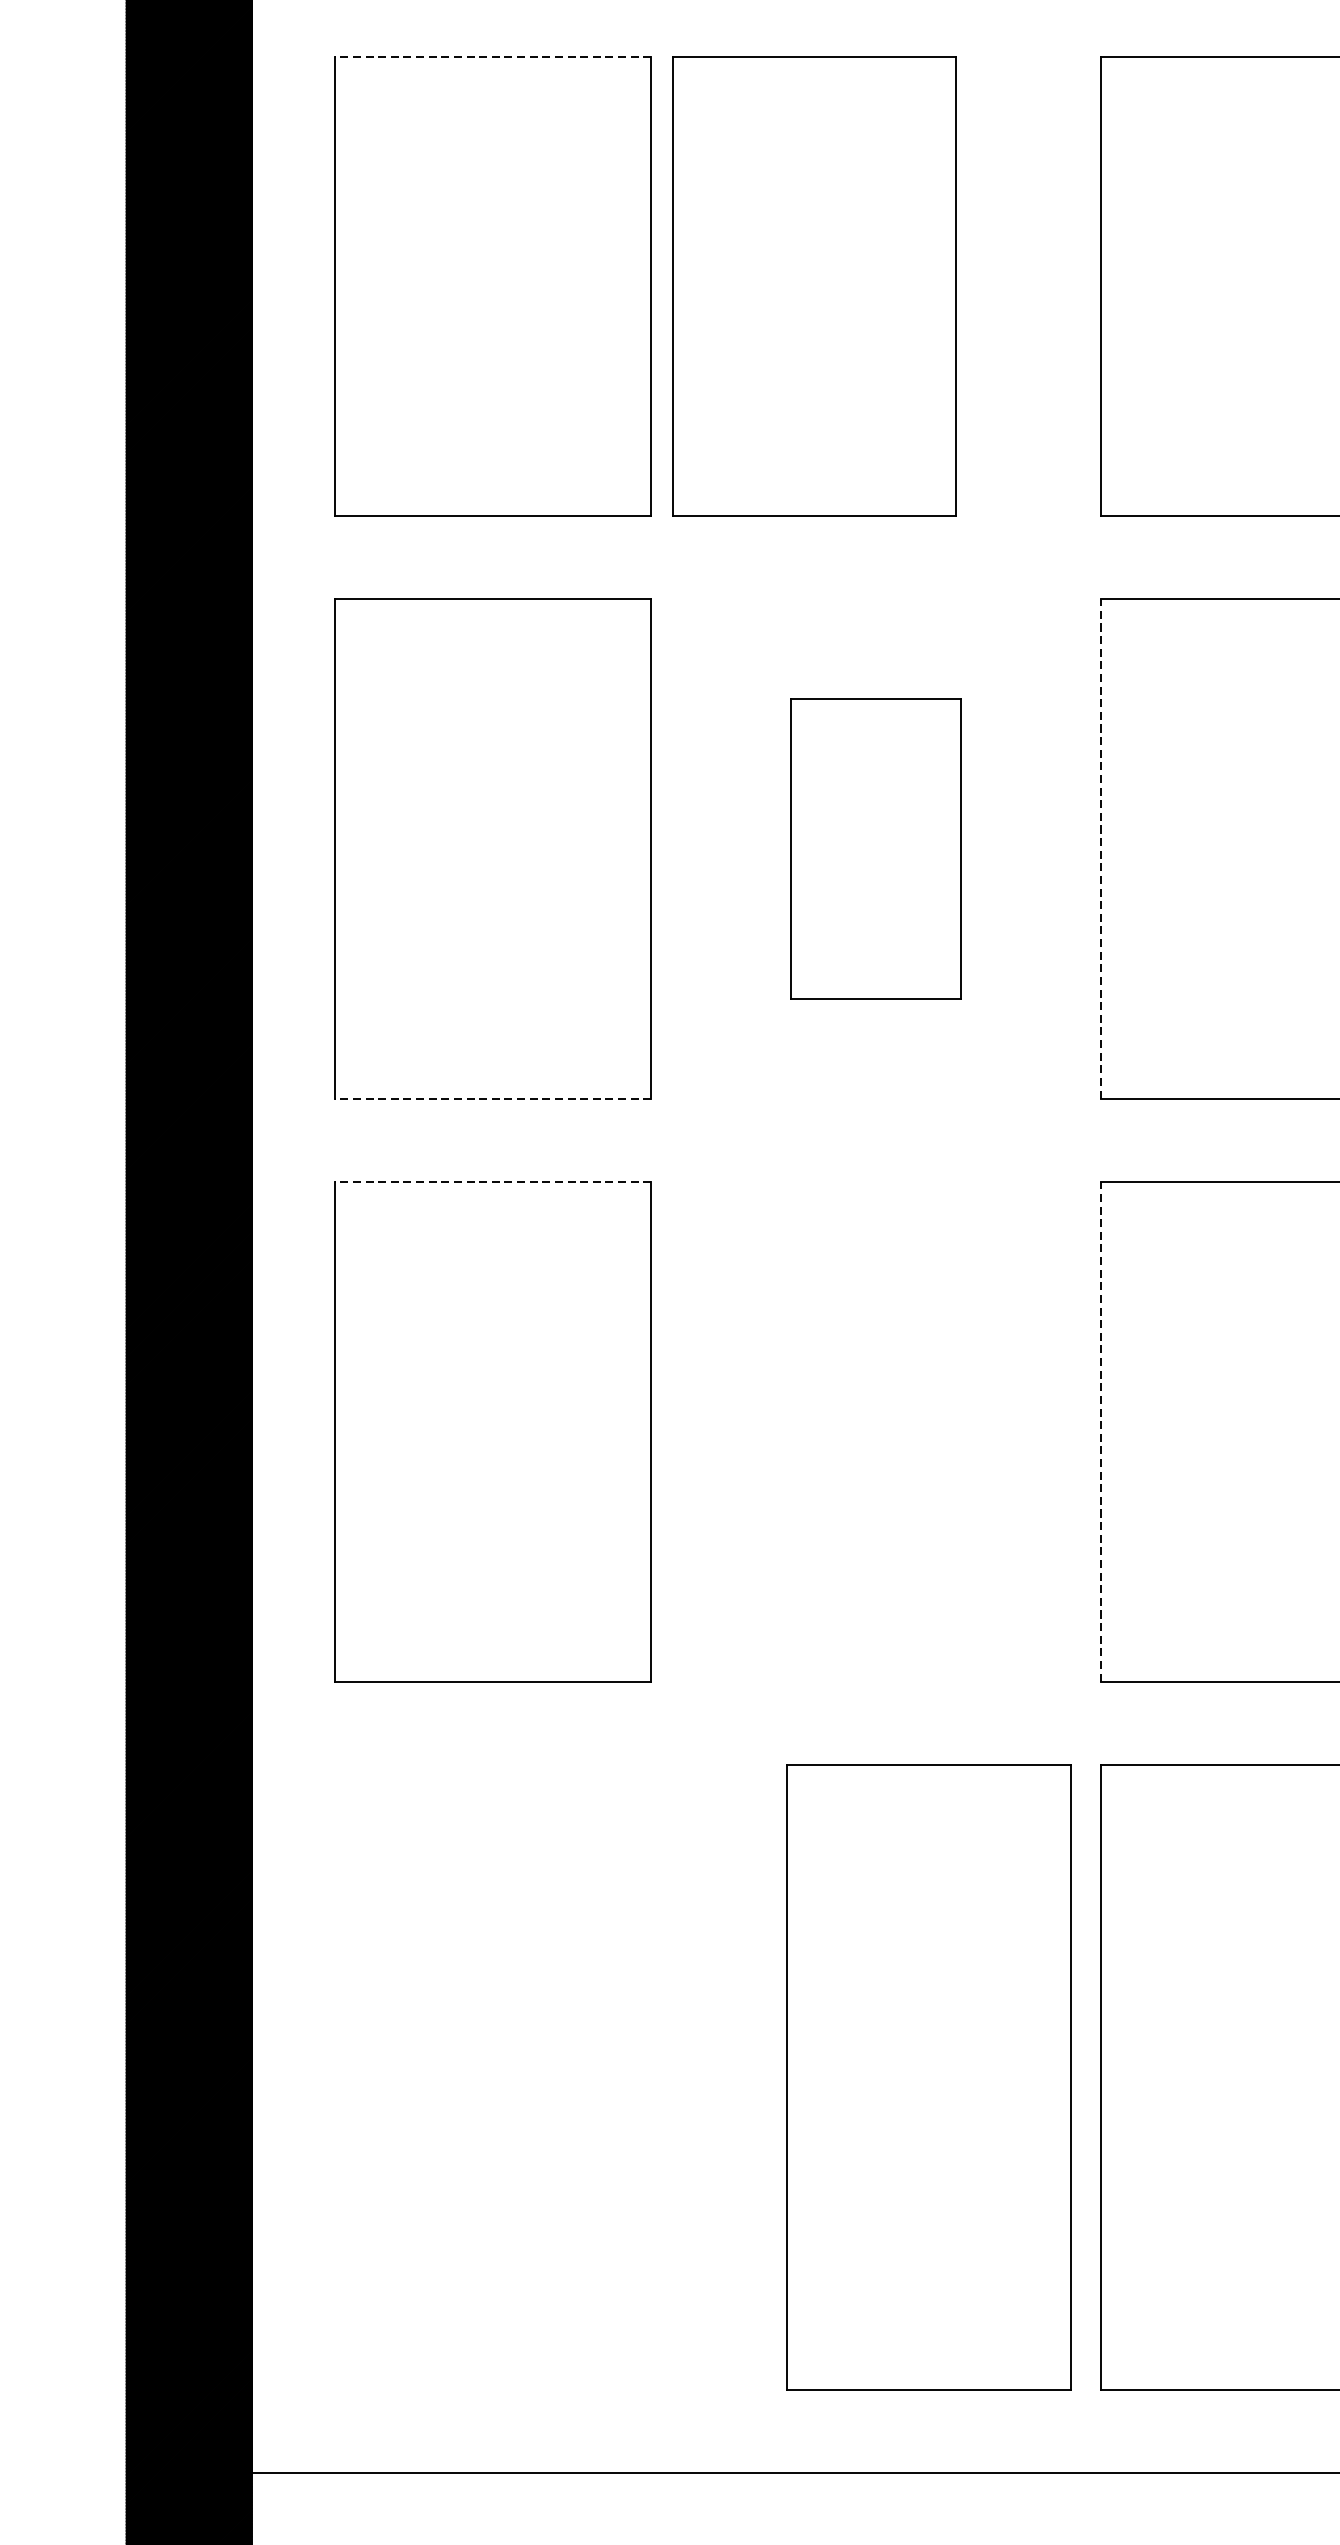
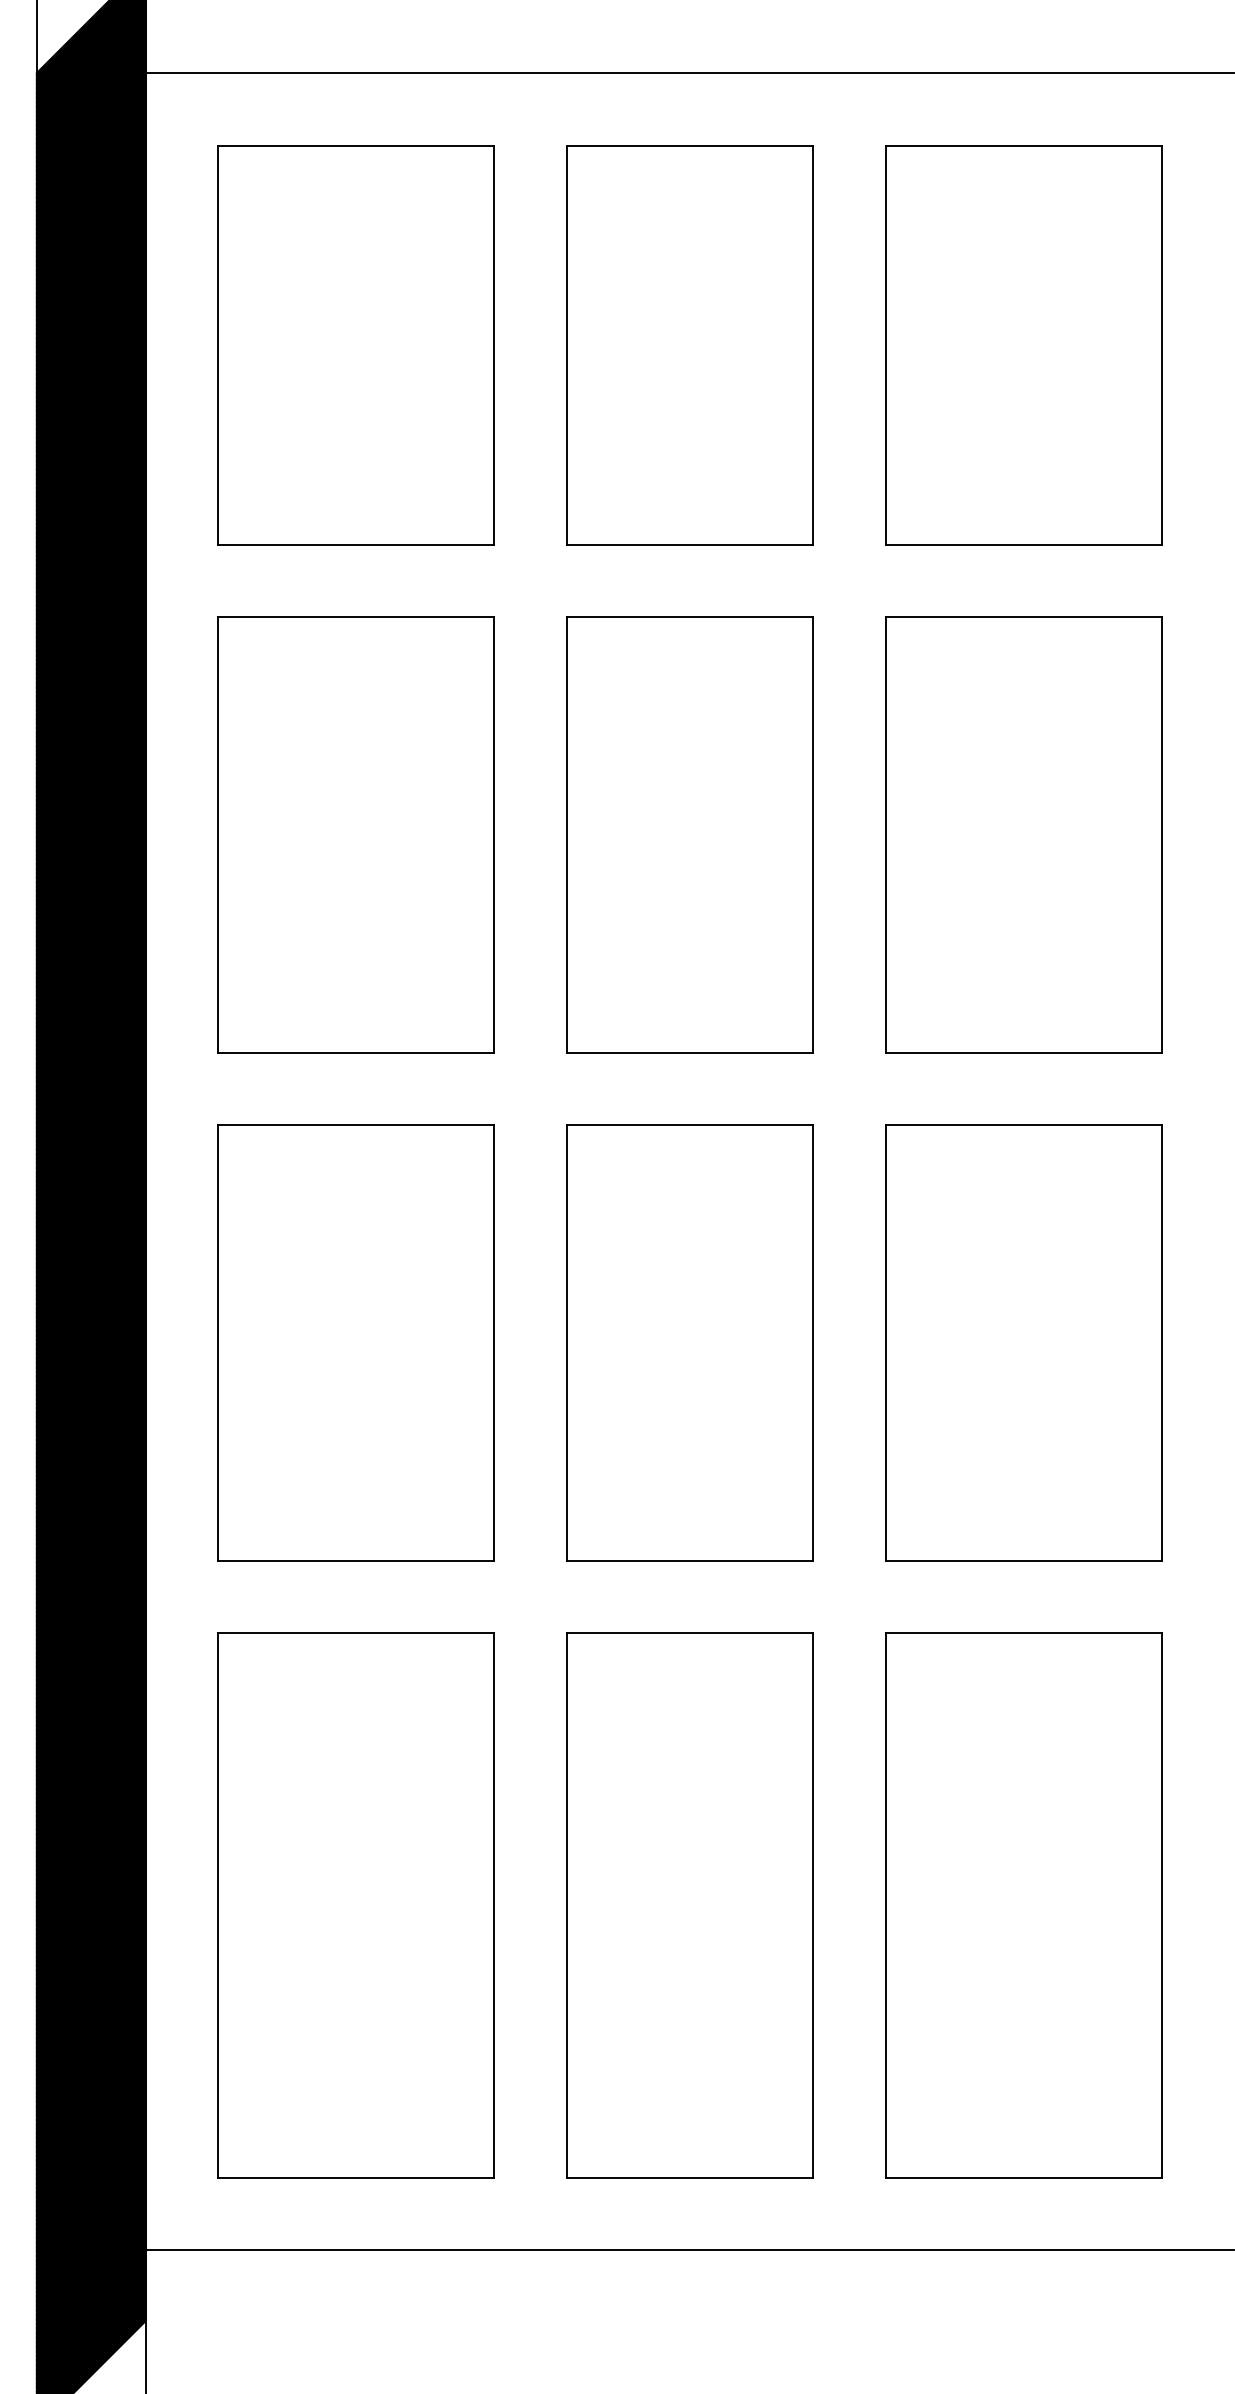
line: (493, 57) -> (356, 145), dashed -> solid
part: (813, 286) -> (689, 345), moved
part: (875, 848) -> (689, 834), size x1.67
line: (1101, 848) -> (886, 834), dashed -> solid
line: (493, 1098) -> (356, 1052), dashed -> solid
line: (493, 1182) -> (356, 1125), dashed -> solid
part: (875, 1431) -> (689, 1342), added
line: (1101, 1432) -> (886, 1343), dashed -> solid
part: (492, 2077) -> (355, 1905), added
part: (928, 2077) -> (689, 1905), moved

